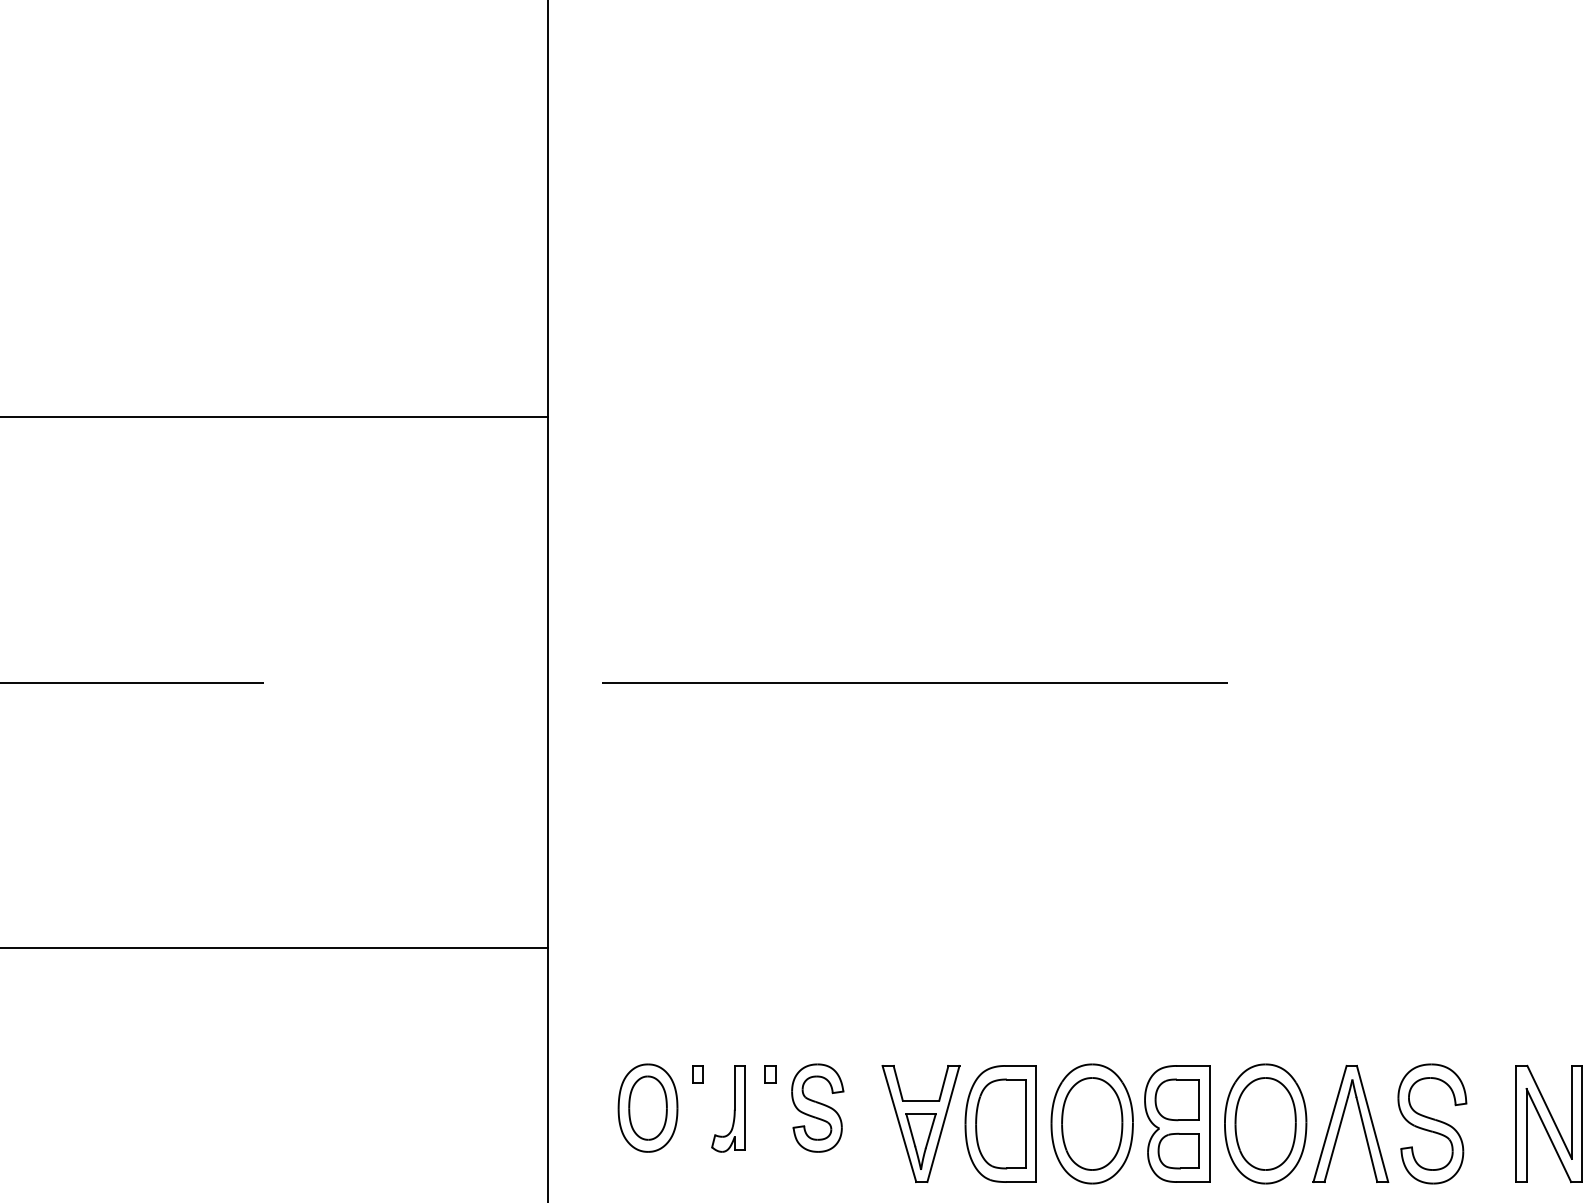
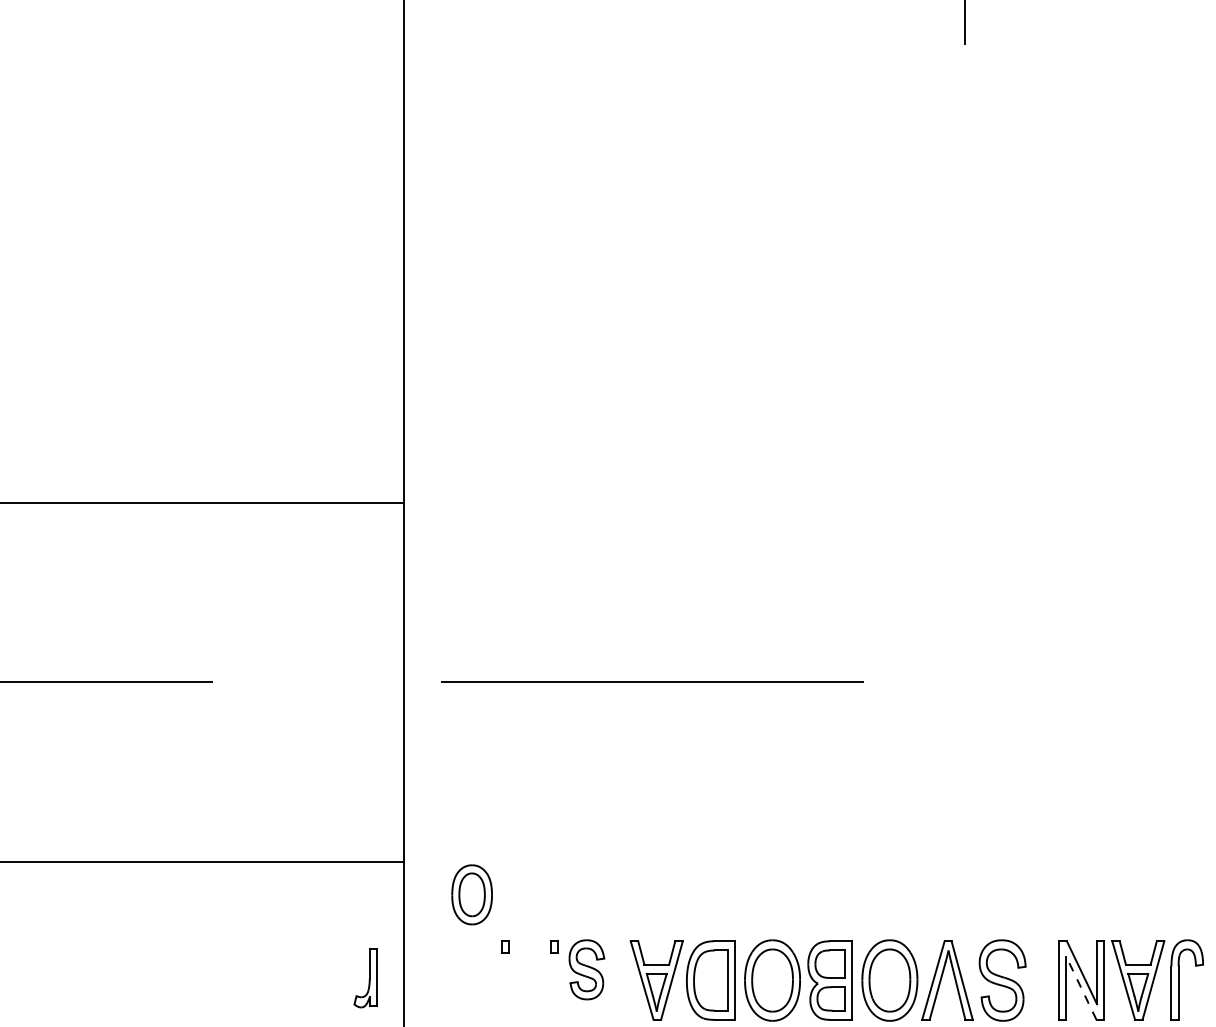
part: (647, 1107) -> (471, 894), moved
part: (728, 1109) -> (365, 978), moved
line: (1548, 1135) -> (1081, 988), solid -> dashed

